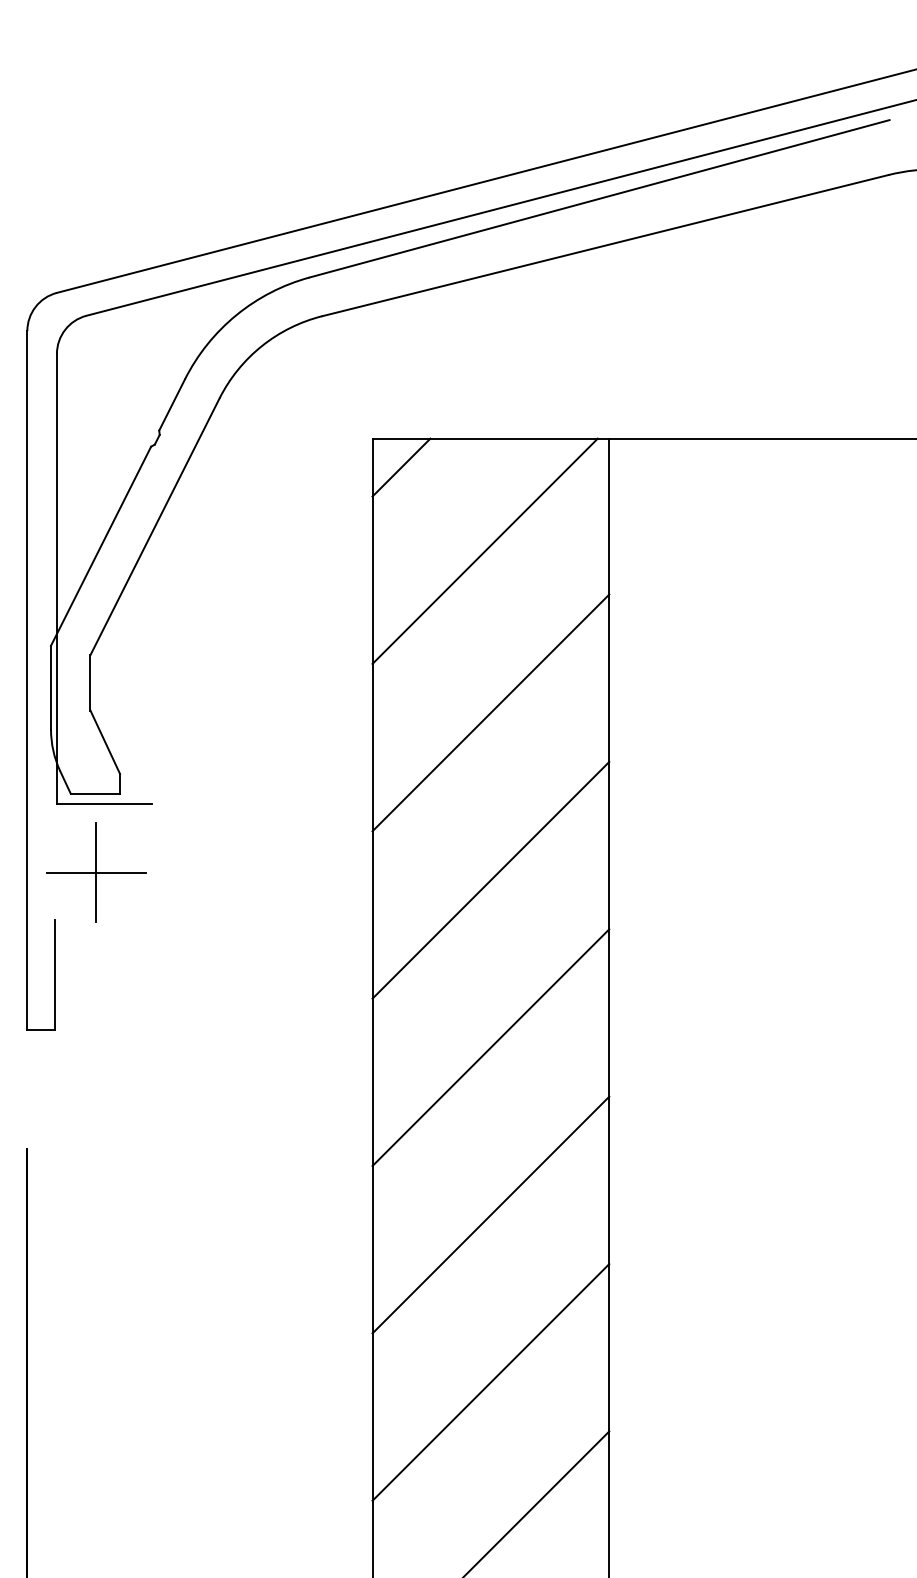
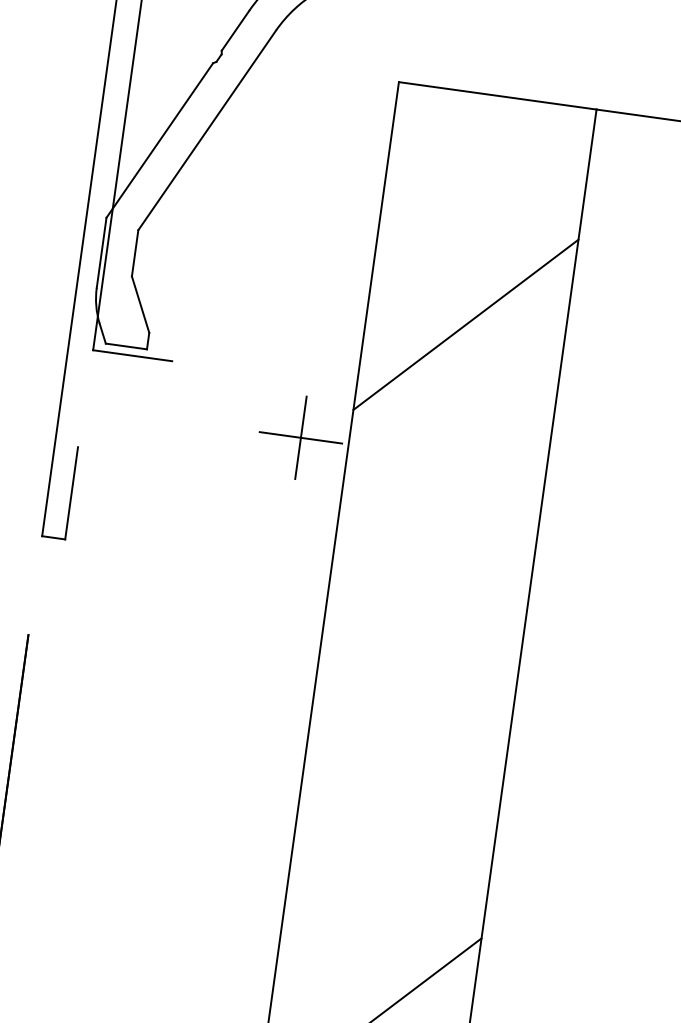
line: (401, 467) -> (419, 109), removed
line: (484, 550) -> (479, 188), removed
part: (96, 872) -> (301, 437), moved
line: (490, 879) -> (446, 463), removed
line: (490, 1047) -> (426, 604), removed
line: (490, 1214) -> (407, 743), removed
line: (490, 1382) -> (388, 883), removed

